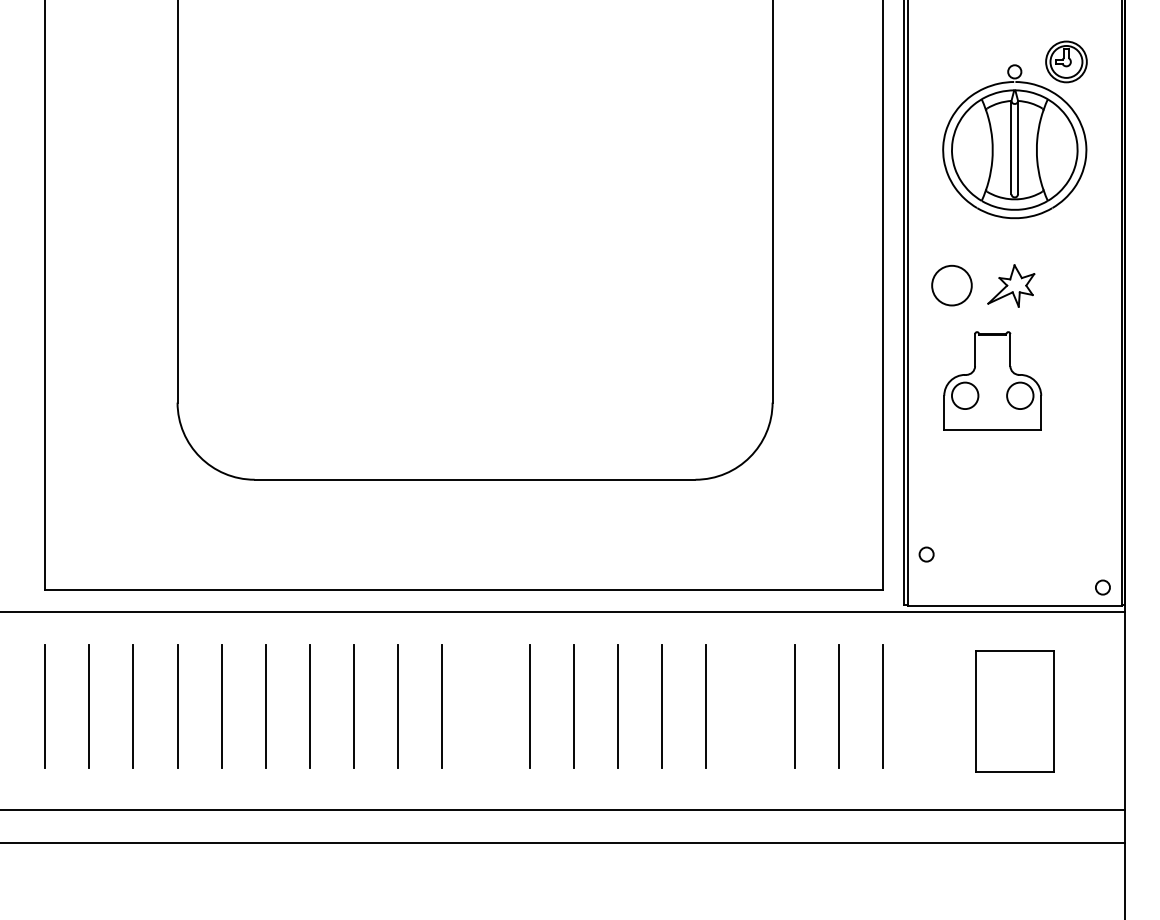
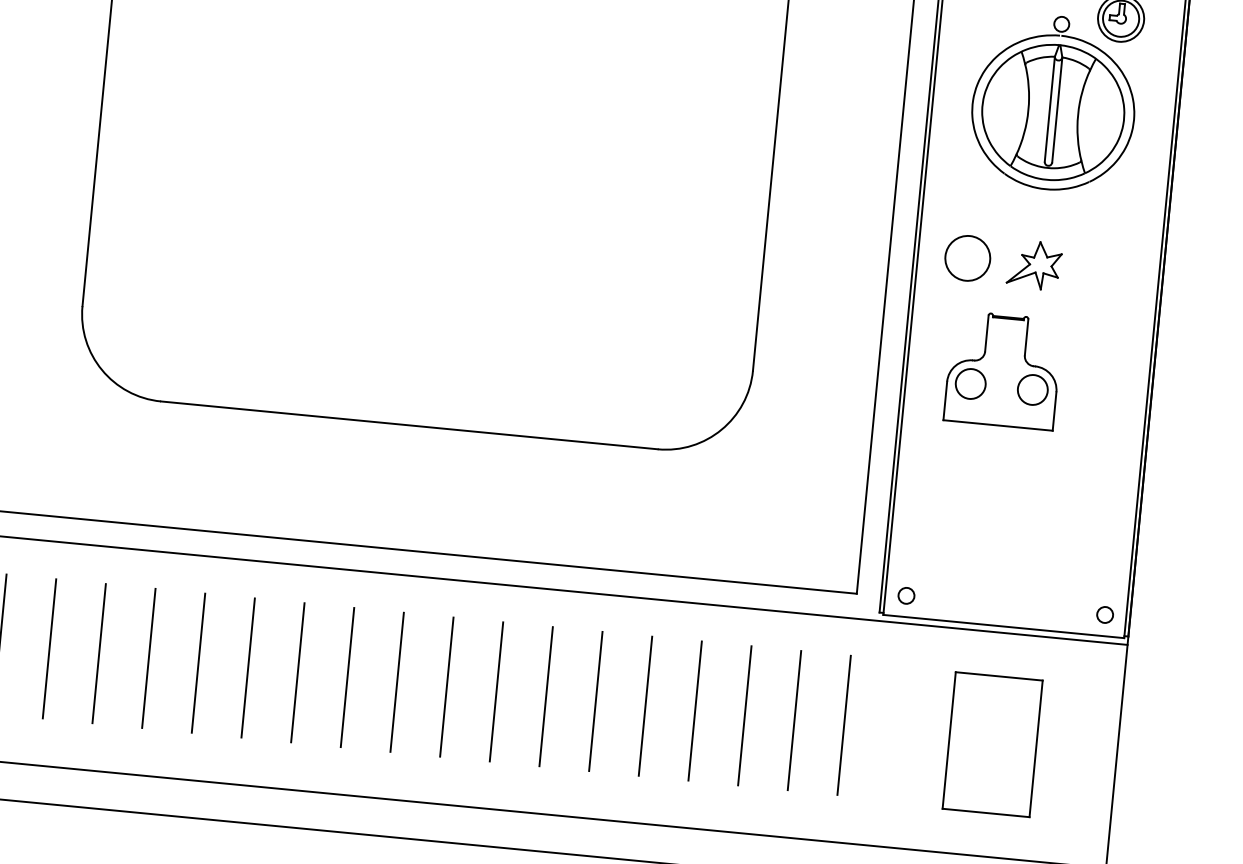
circle: (926, 554) -> (906, 595), moved
line: (486, 706) -> (397, 682), added
line: (750, 706) -> (695, 710), added

